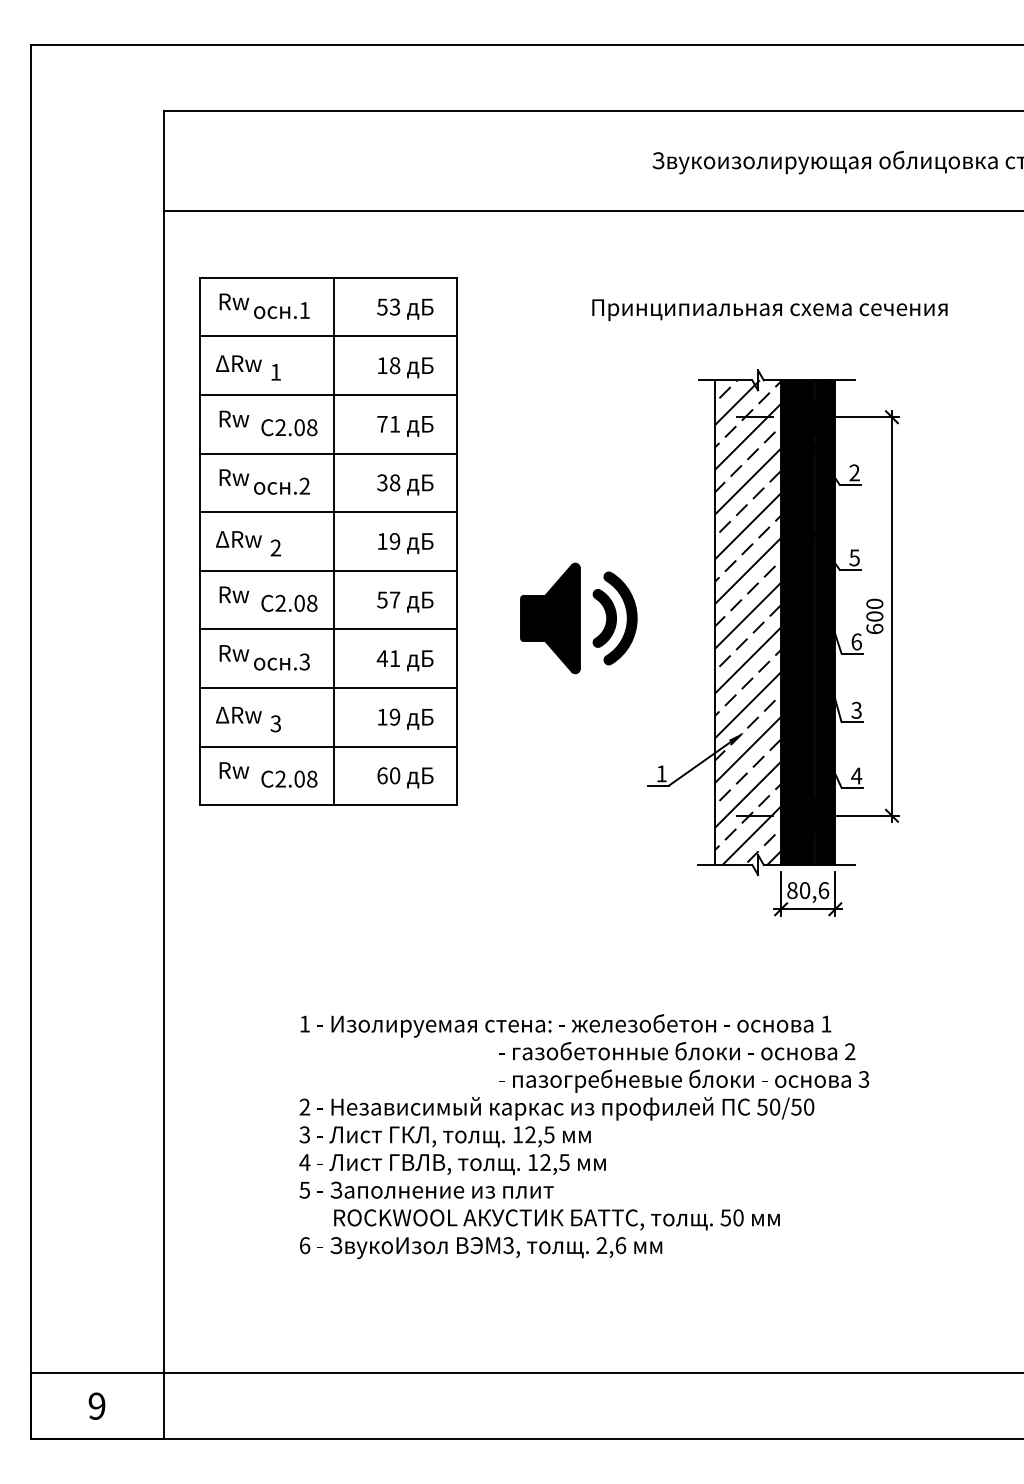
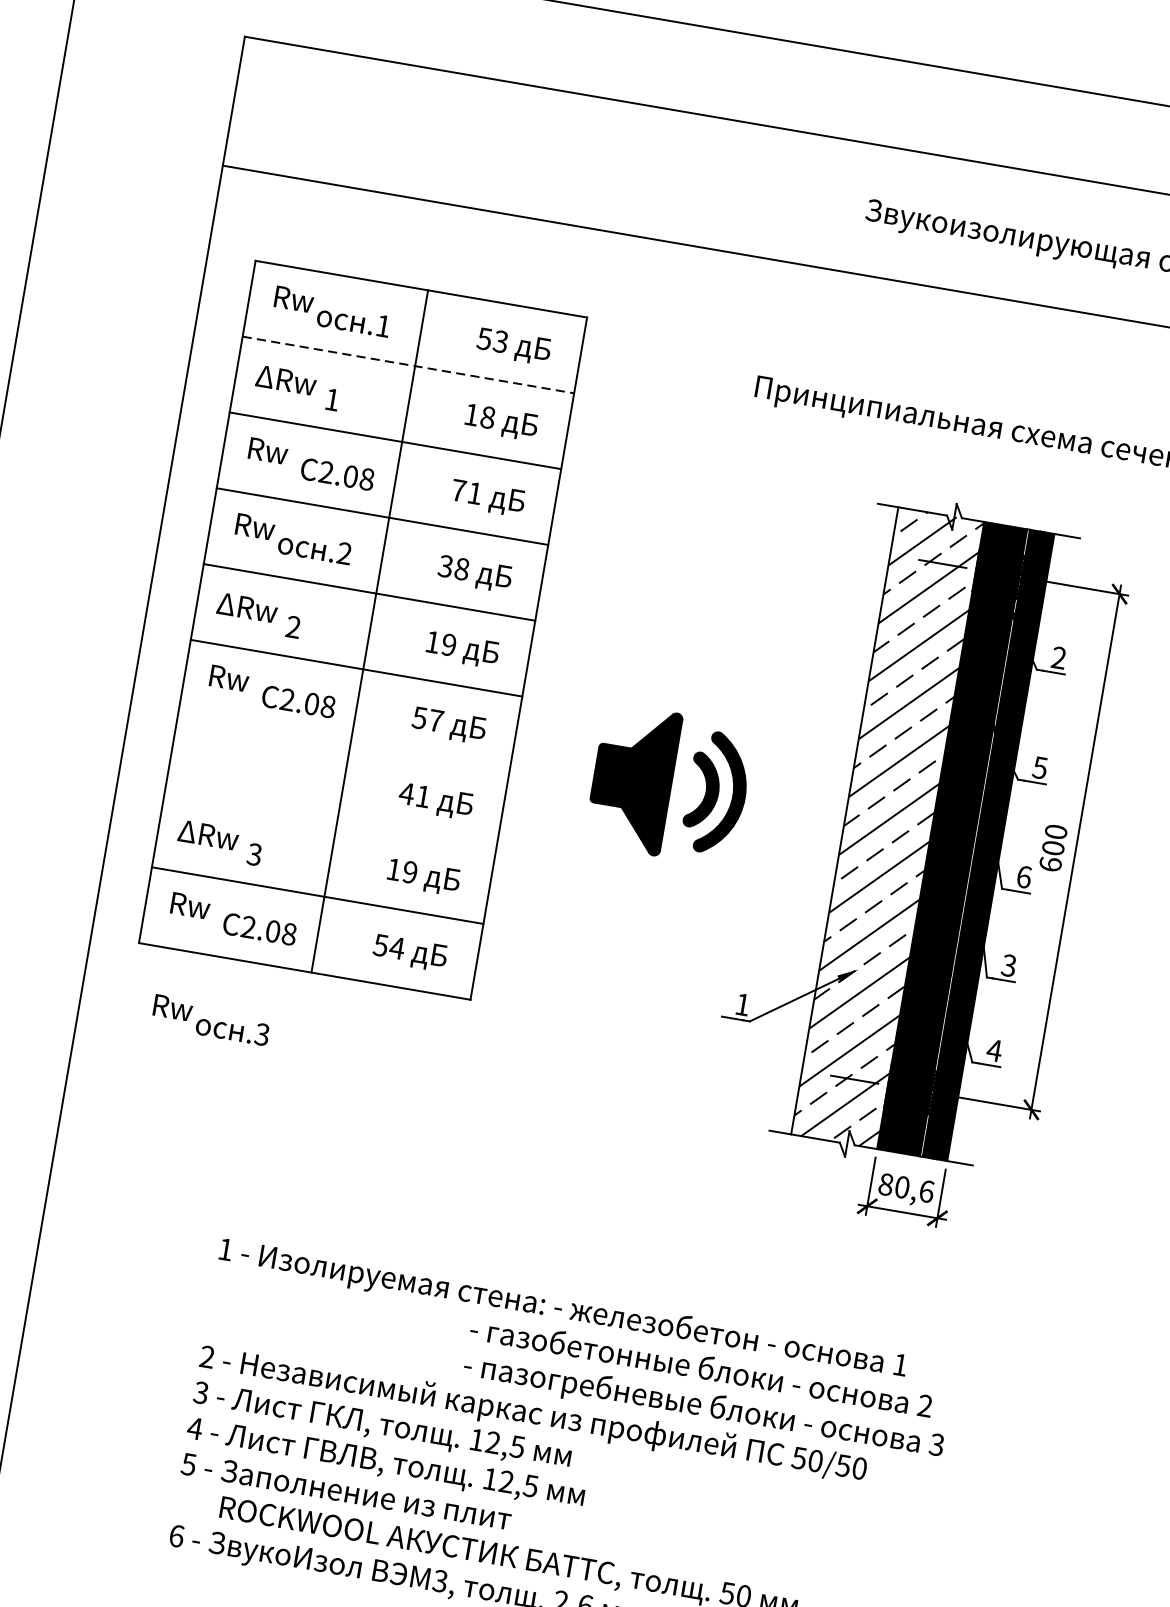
line: (329, 336) -> (409, 365), solid -> dashed
line: (328, 629) -> (343, 744), removed
text: (264, 657) -> (211, 1019), moved
line: (328, 687) -> (330, 819), removed
text: (388, 775) -> (388, 946), 60 -> 54

